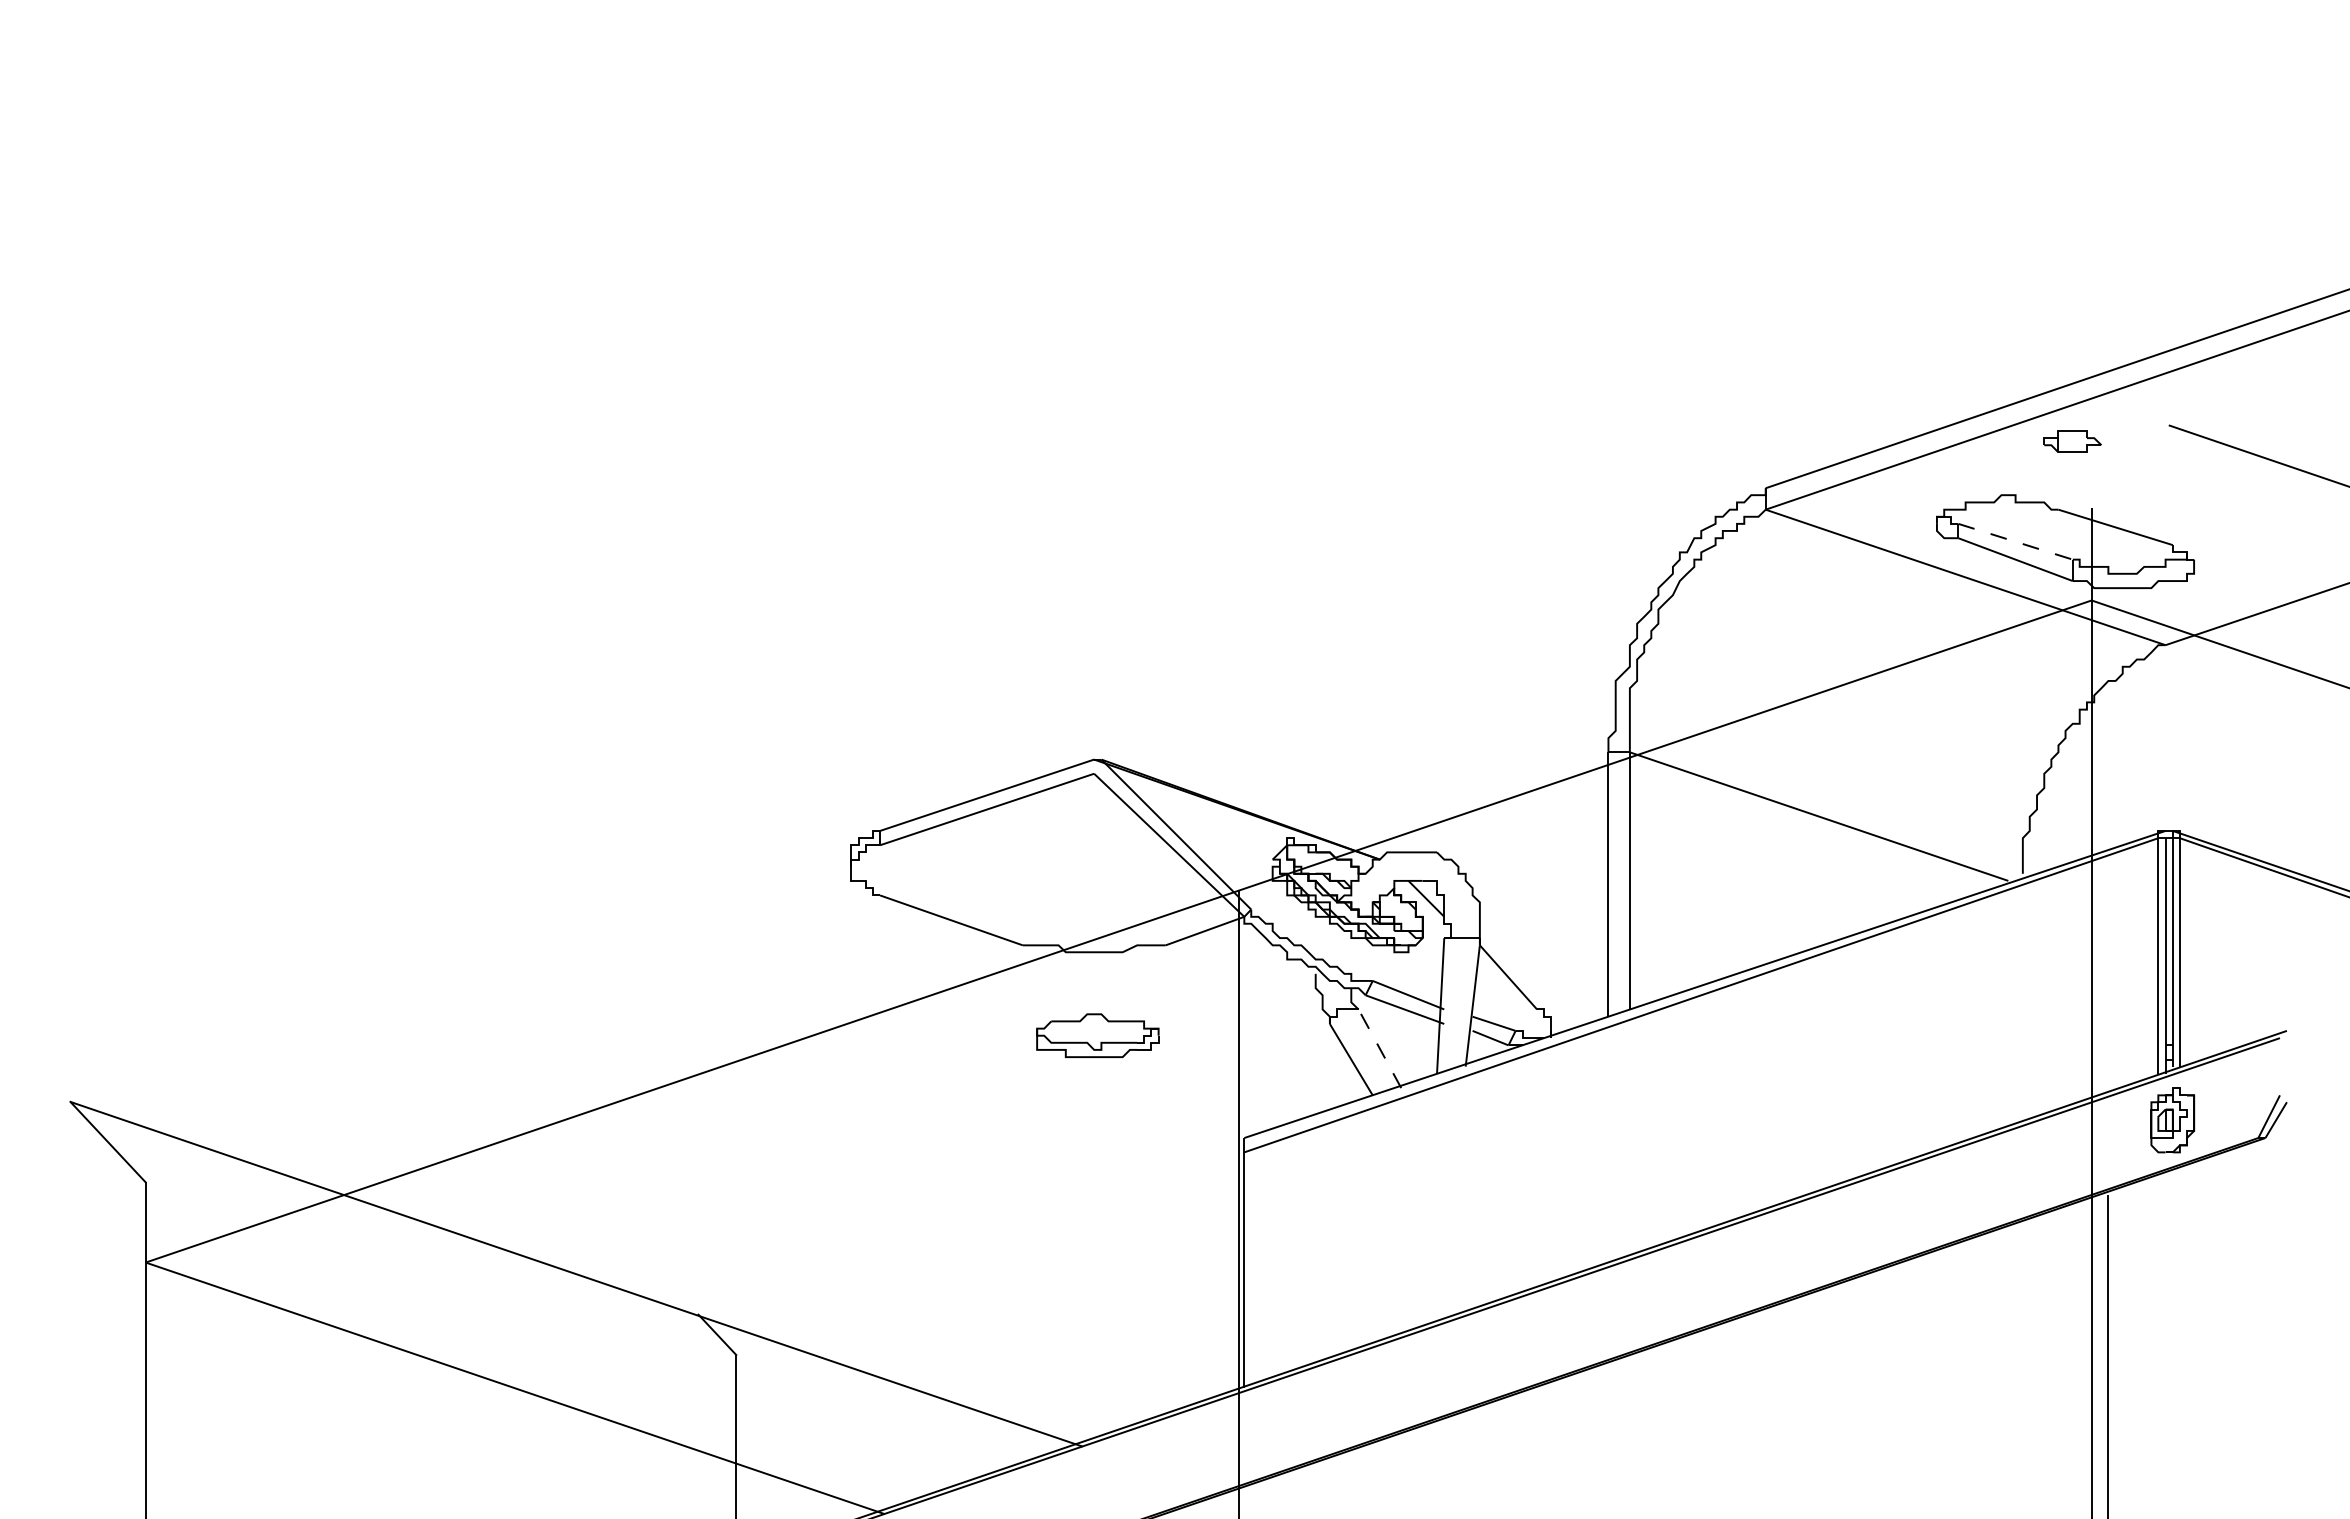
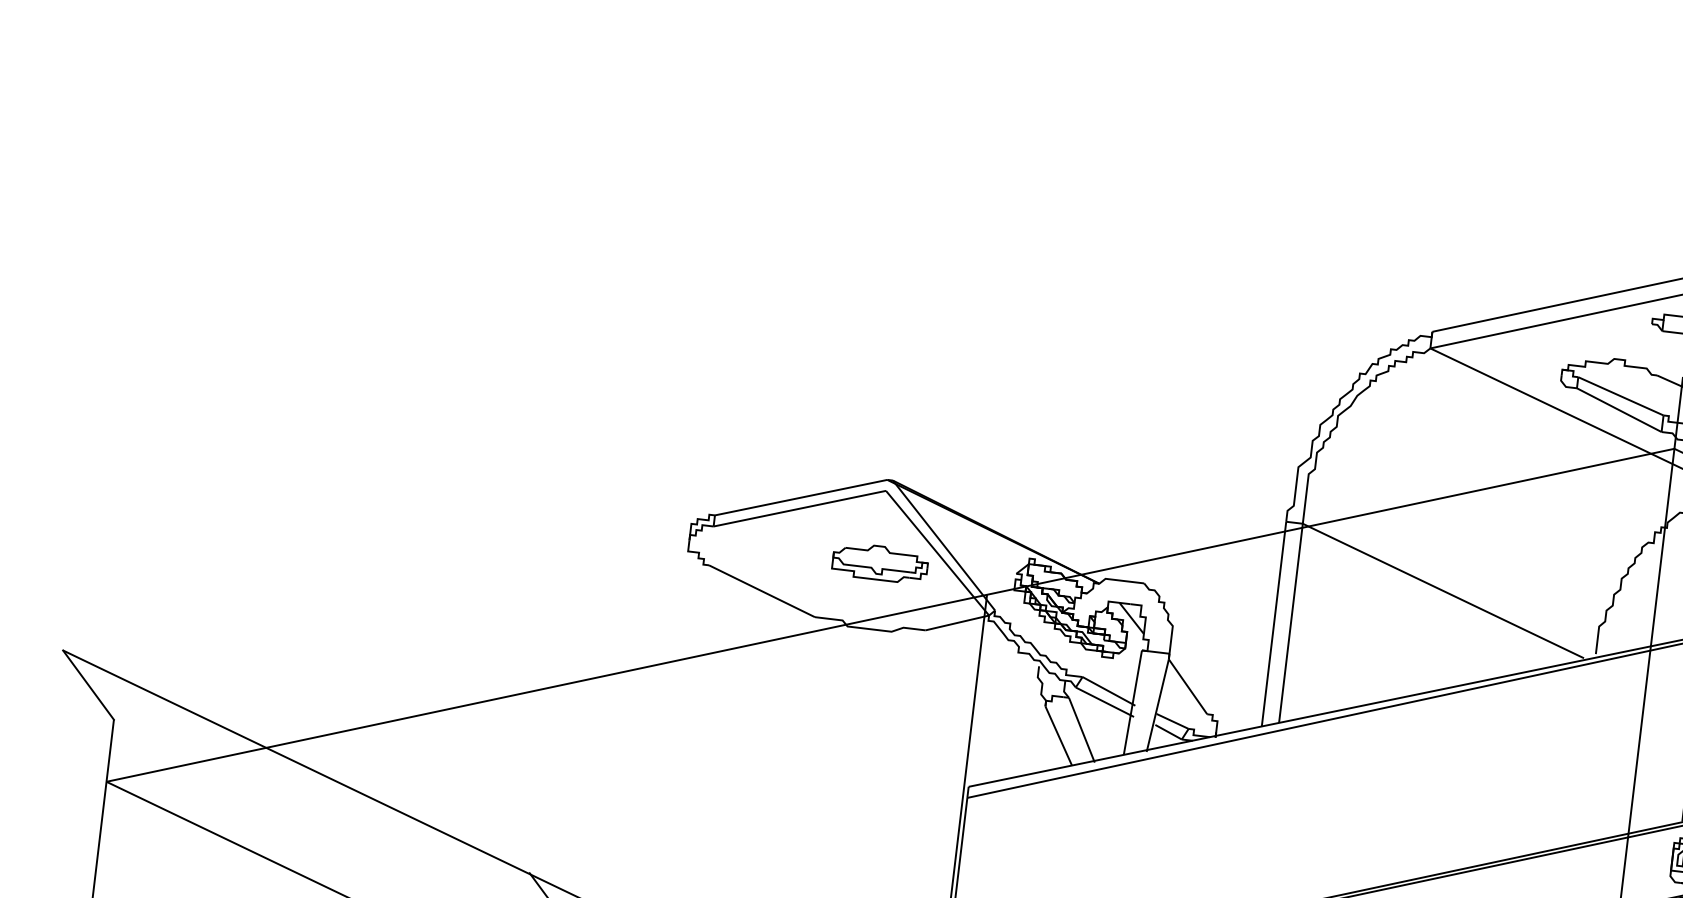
line: (2015, 541) -> (1620, 396), dashed -> solid
part: (1097, 1035) -> (880, 563), moved
line: (1379, 1048) -> (1081, 729), dashed -> solid

